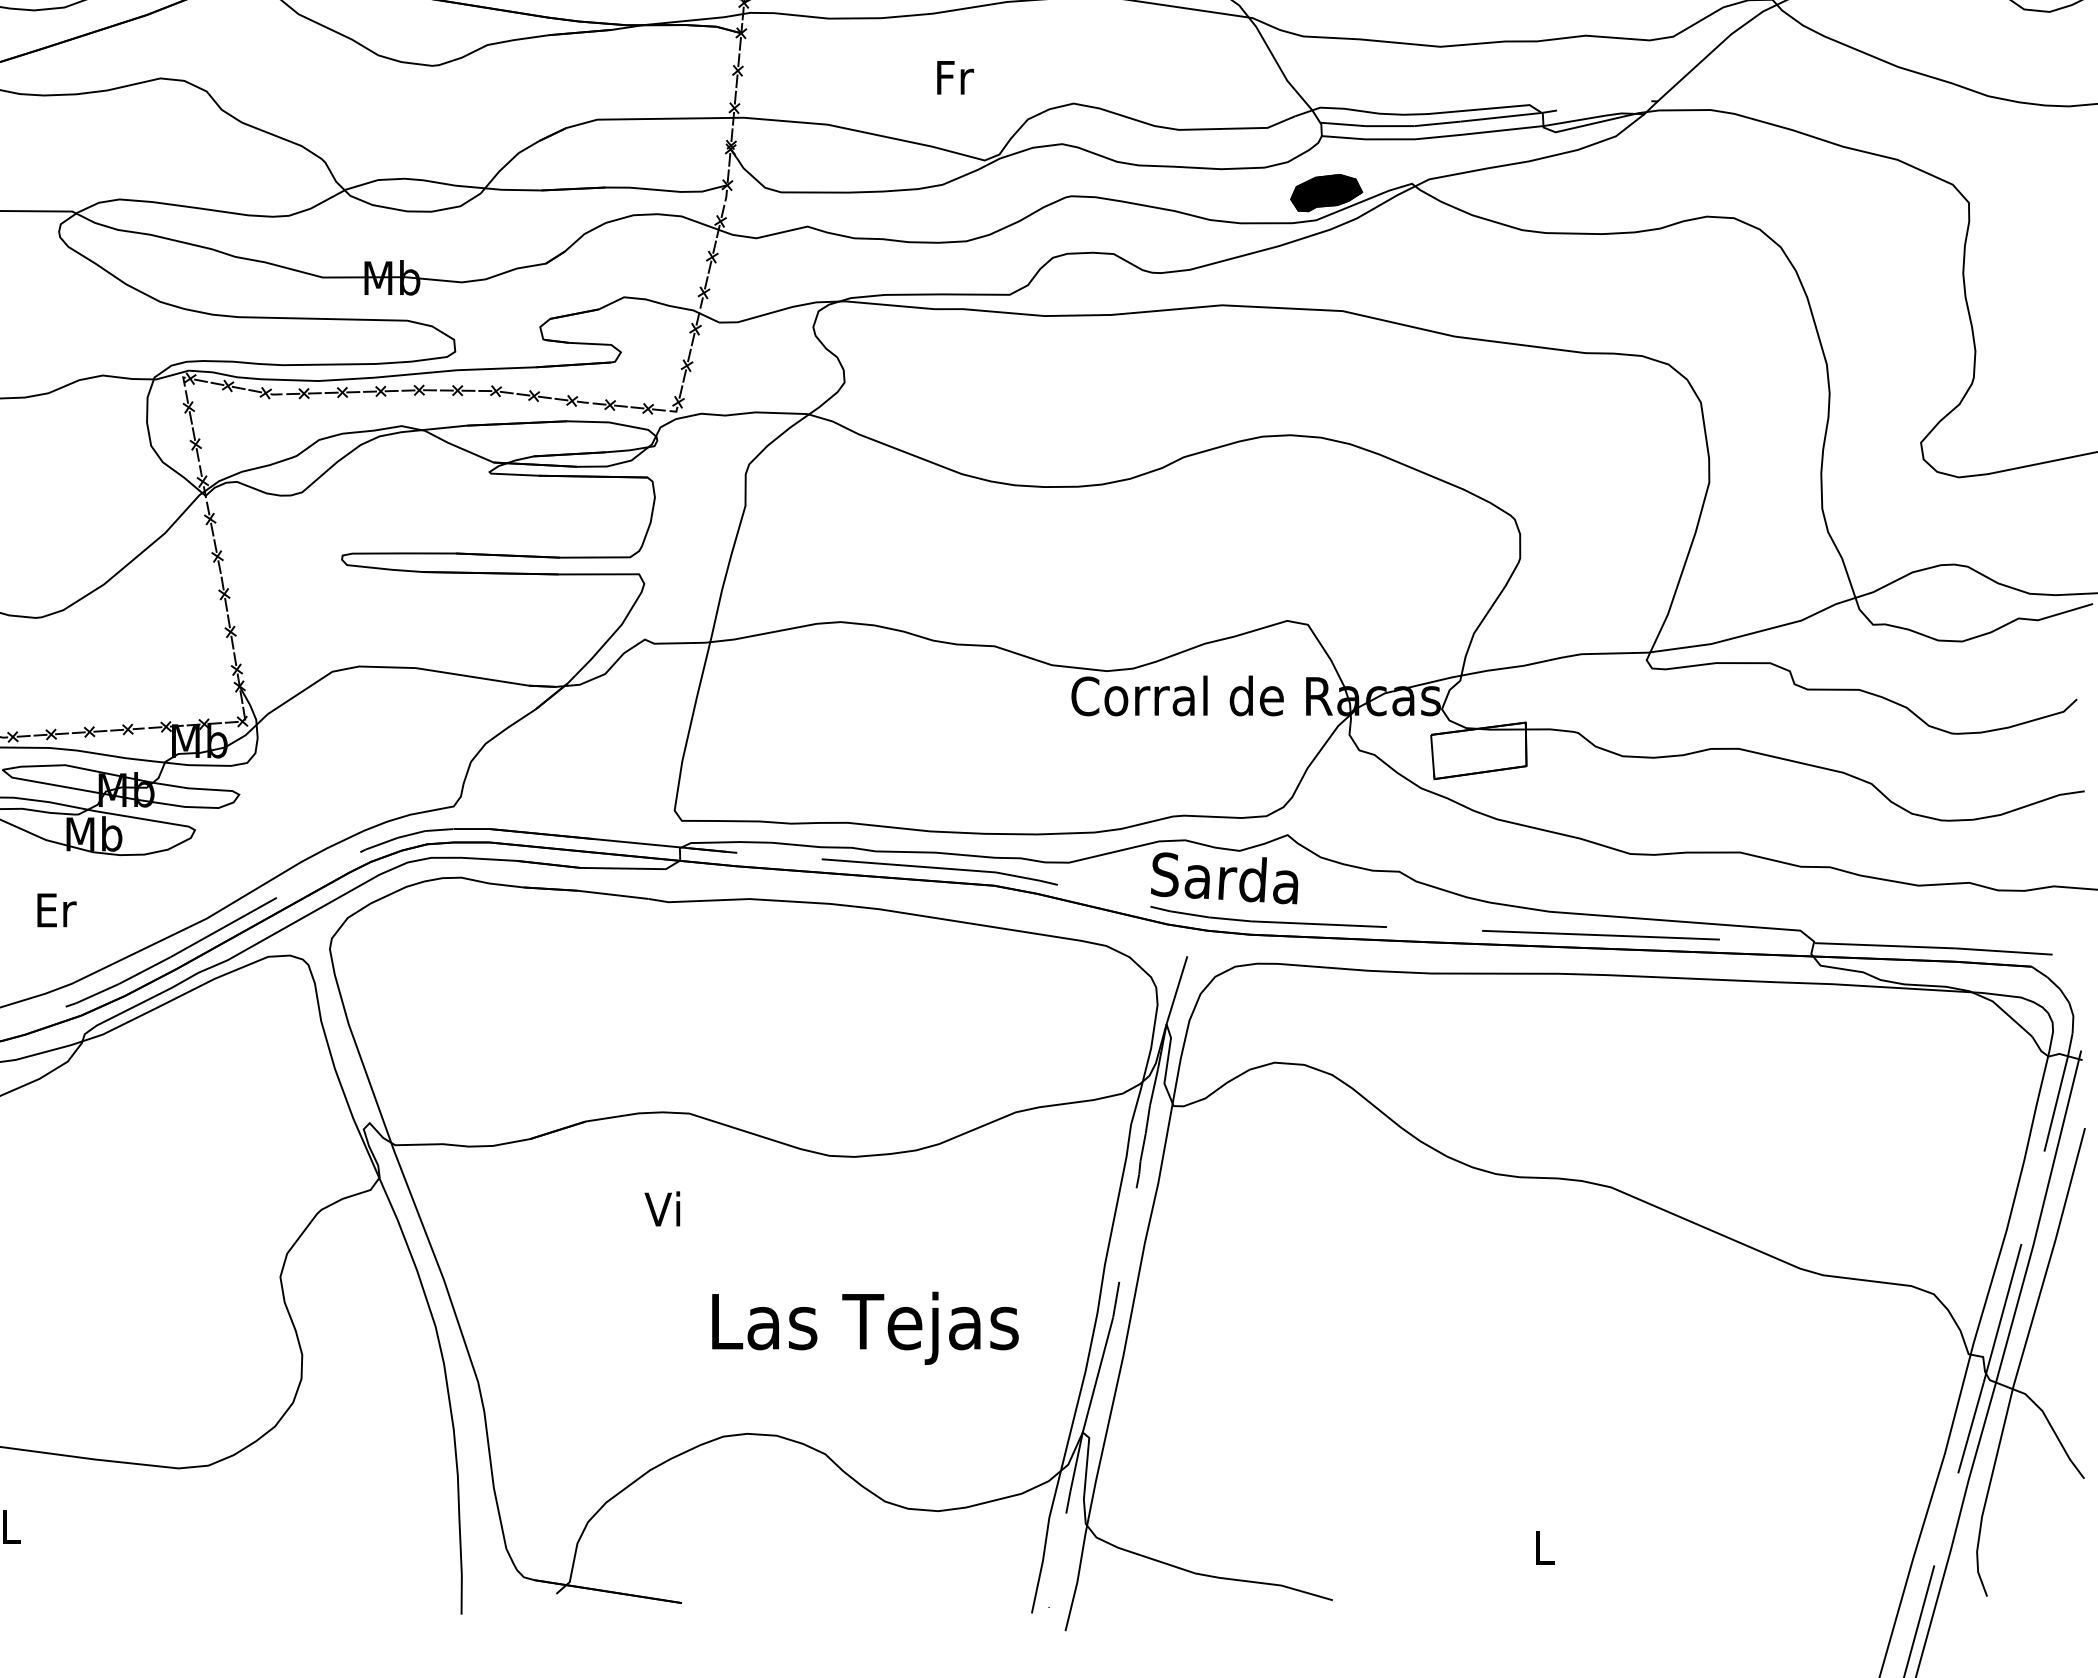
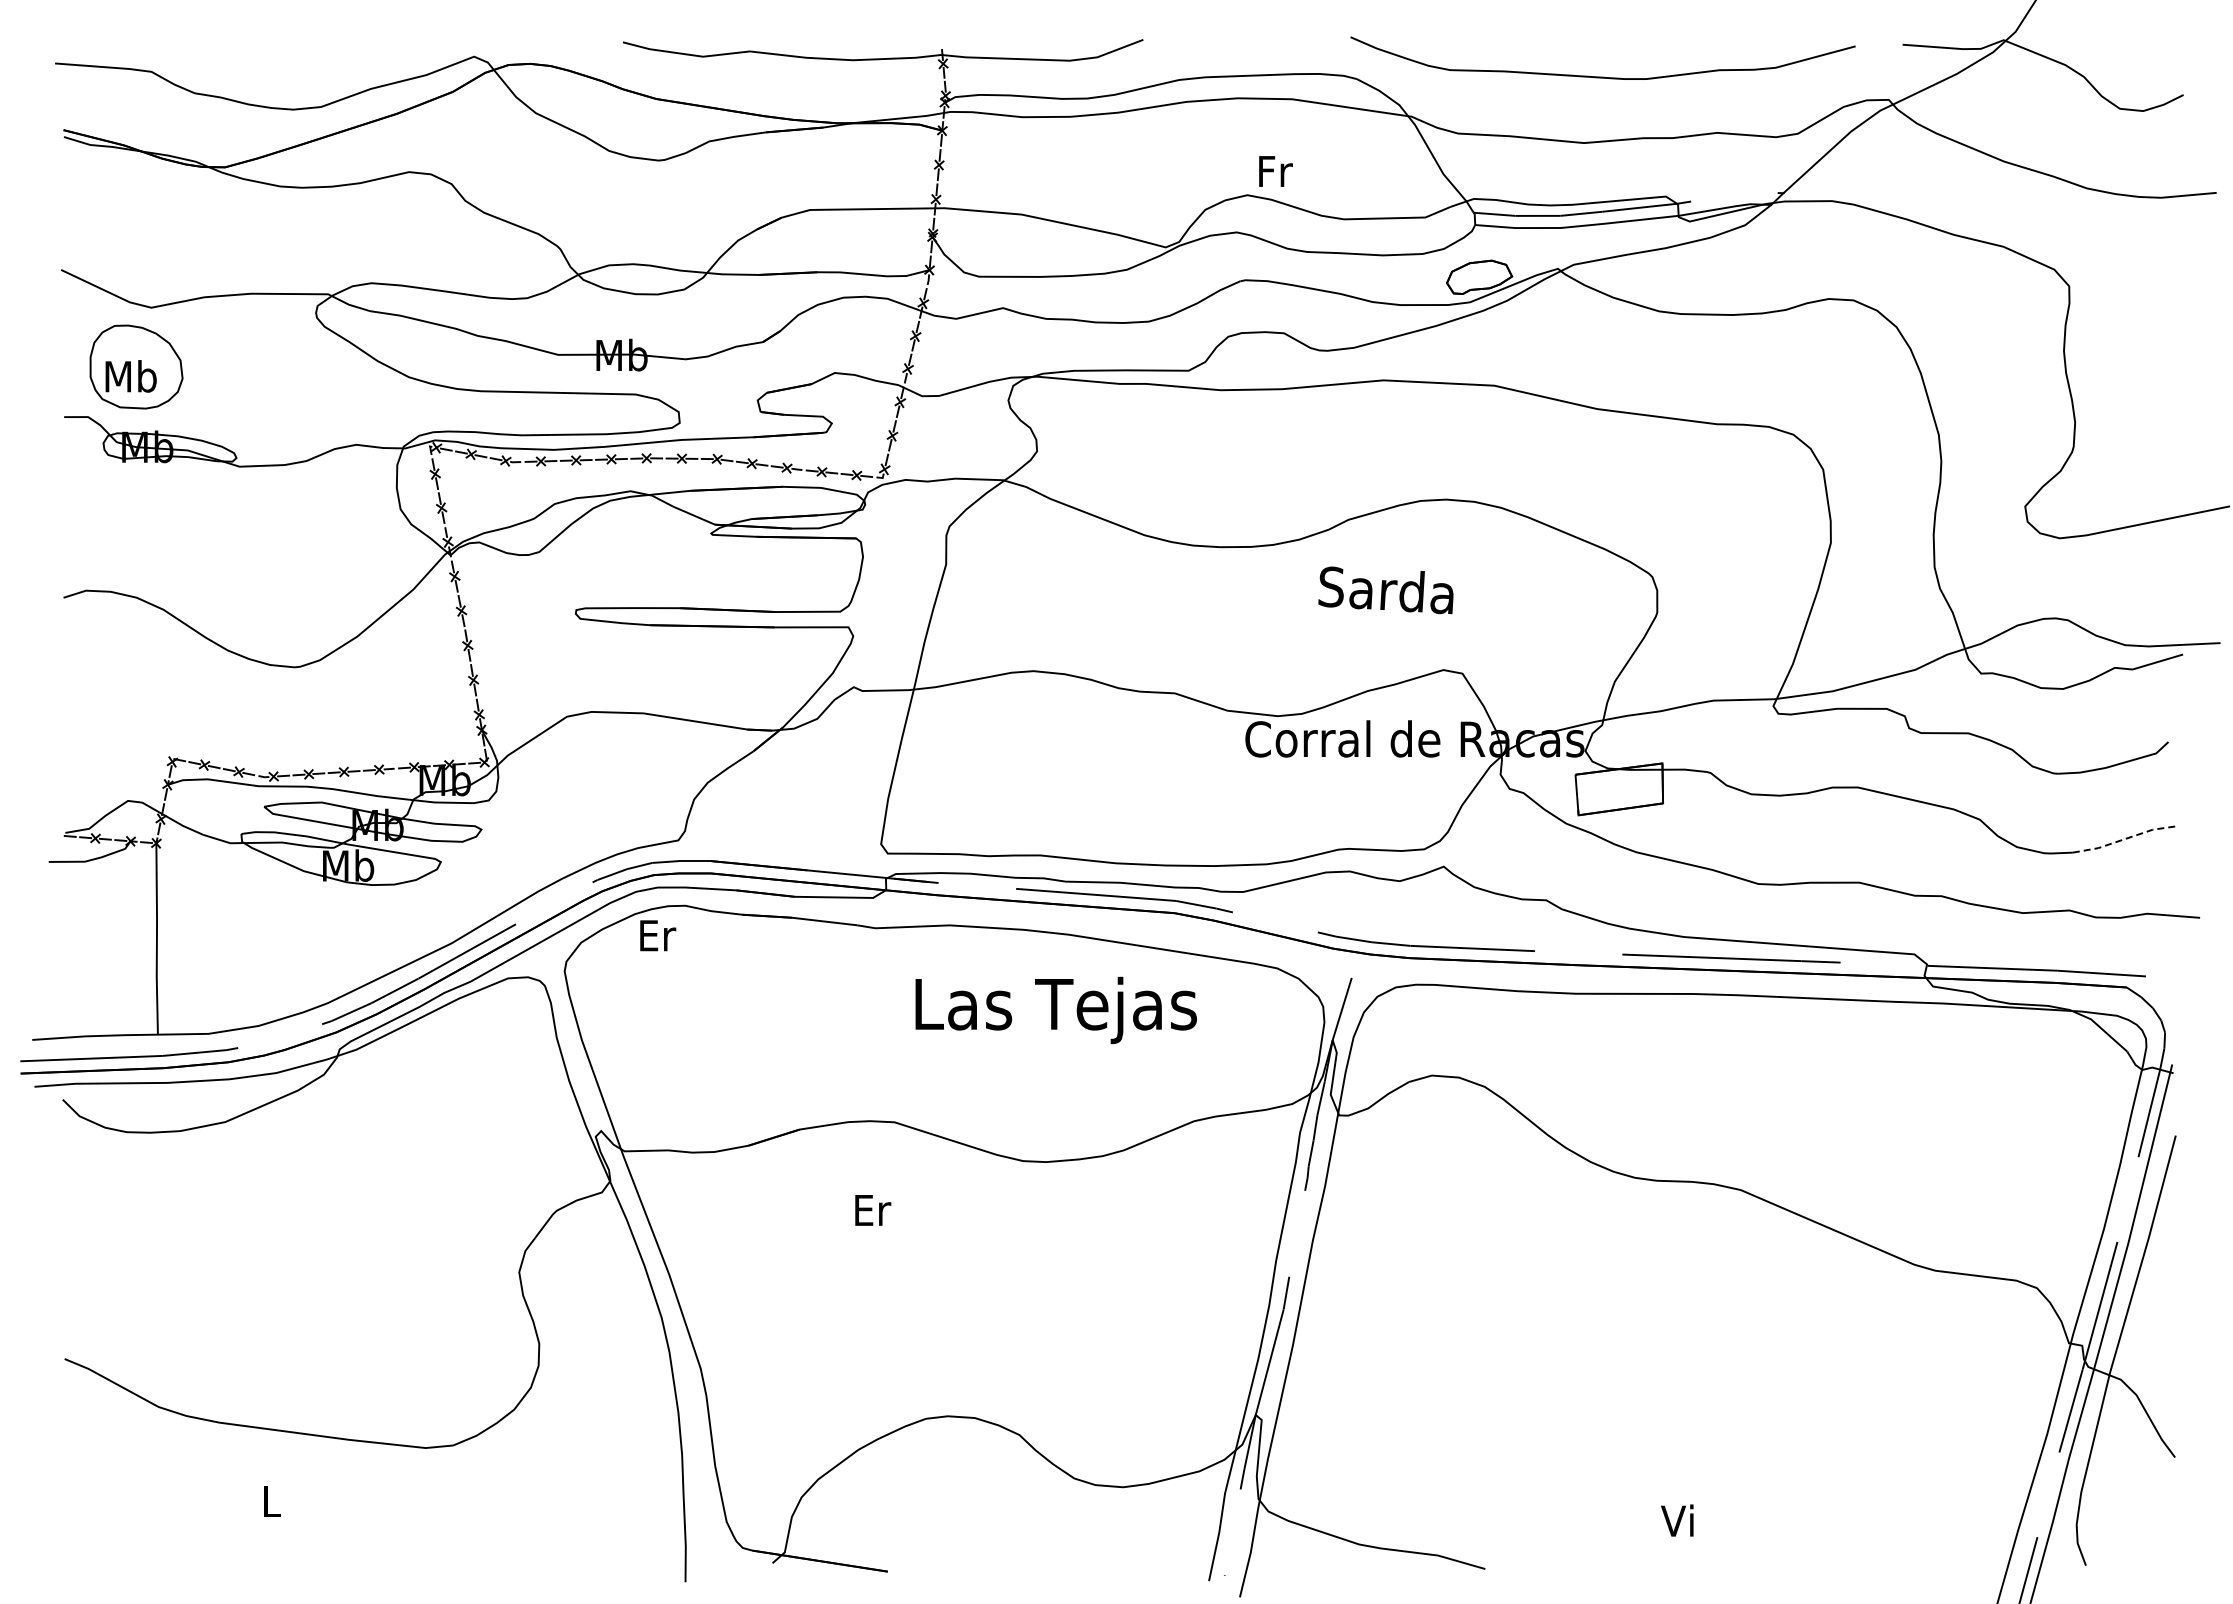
text: (955, 77) -> (1275, 171), moved
fill: (1326, 193) -> (1479, 277), removed
line: (2029, 805) -> (2124, 839), solid -> dashed
text: (1224, 878) -> (1385, 590), moved
text: (57, 910) -> (658, 935), moved
text: (665, 1208) -> (872, 1209), Vi -> Er
text: (864, 1328) -> (1055, 1010), moved
text: (1542, 1547) -> (1677, 1520), L -> Vi

